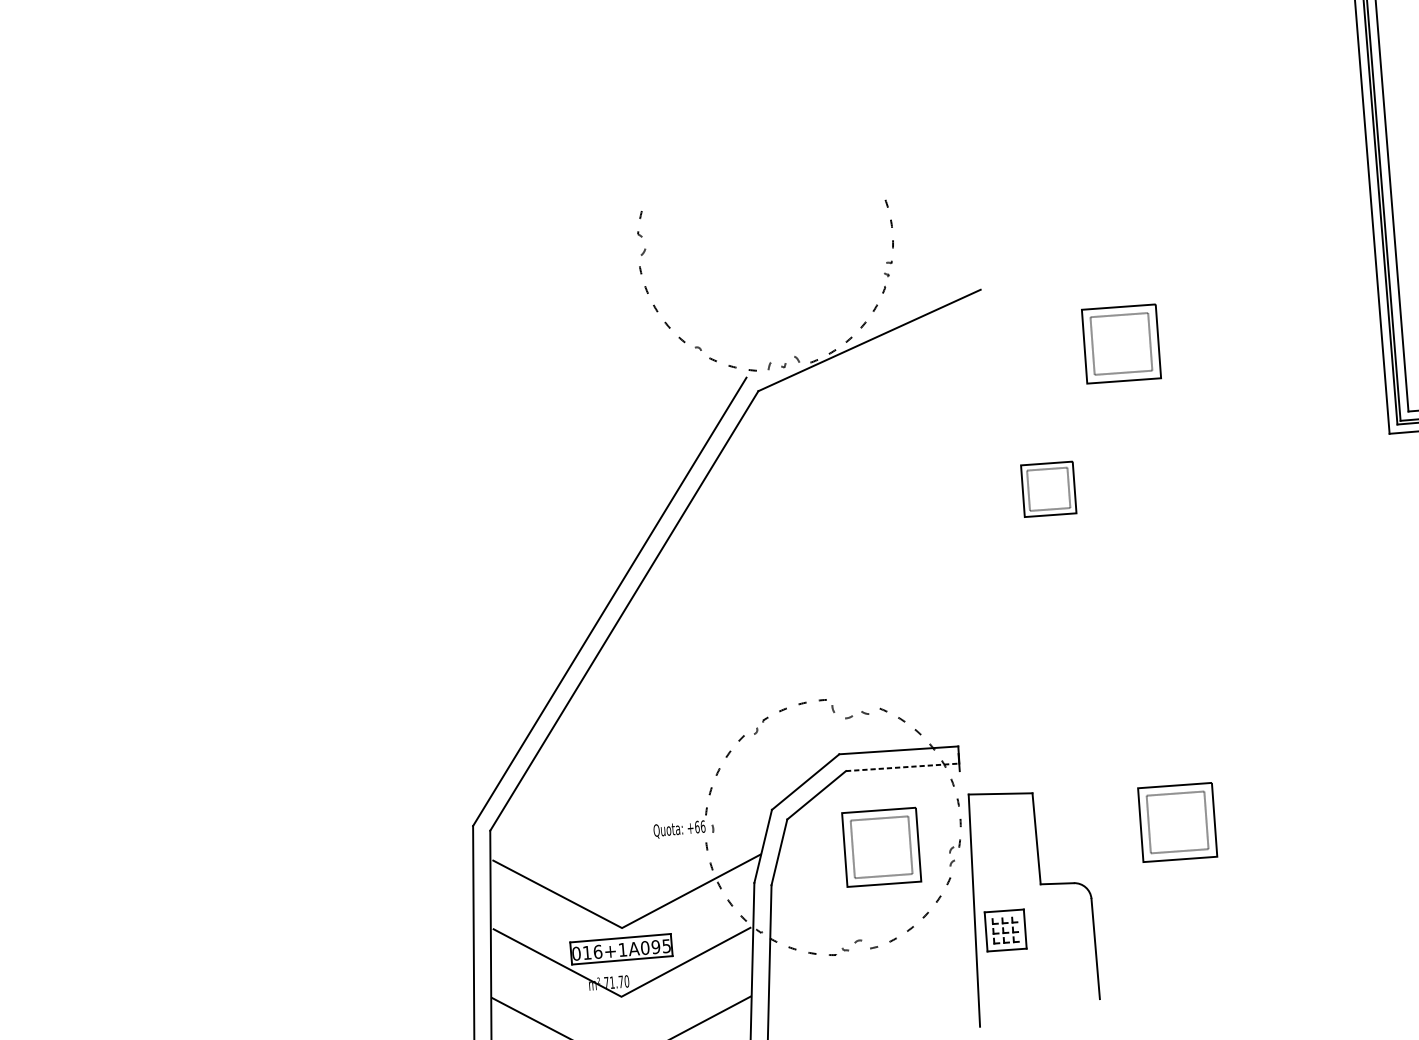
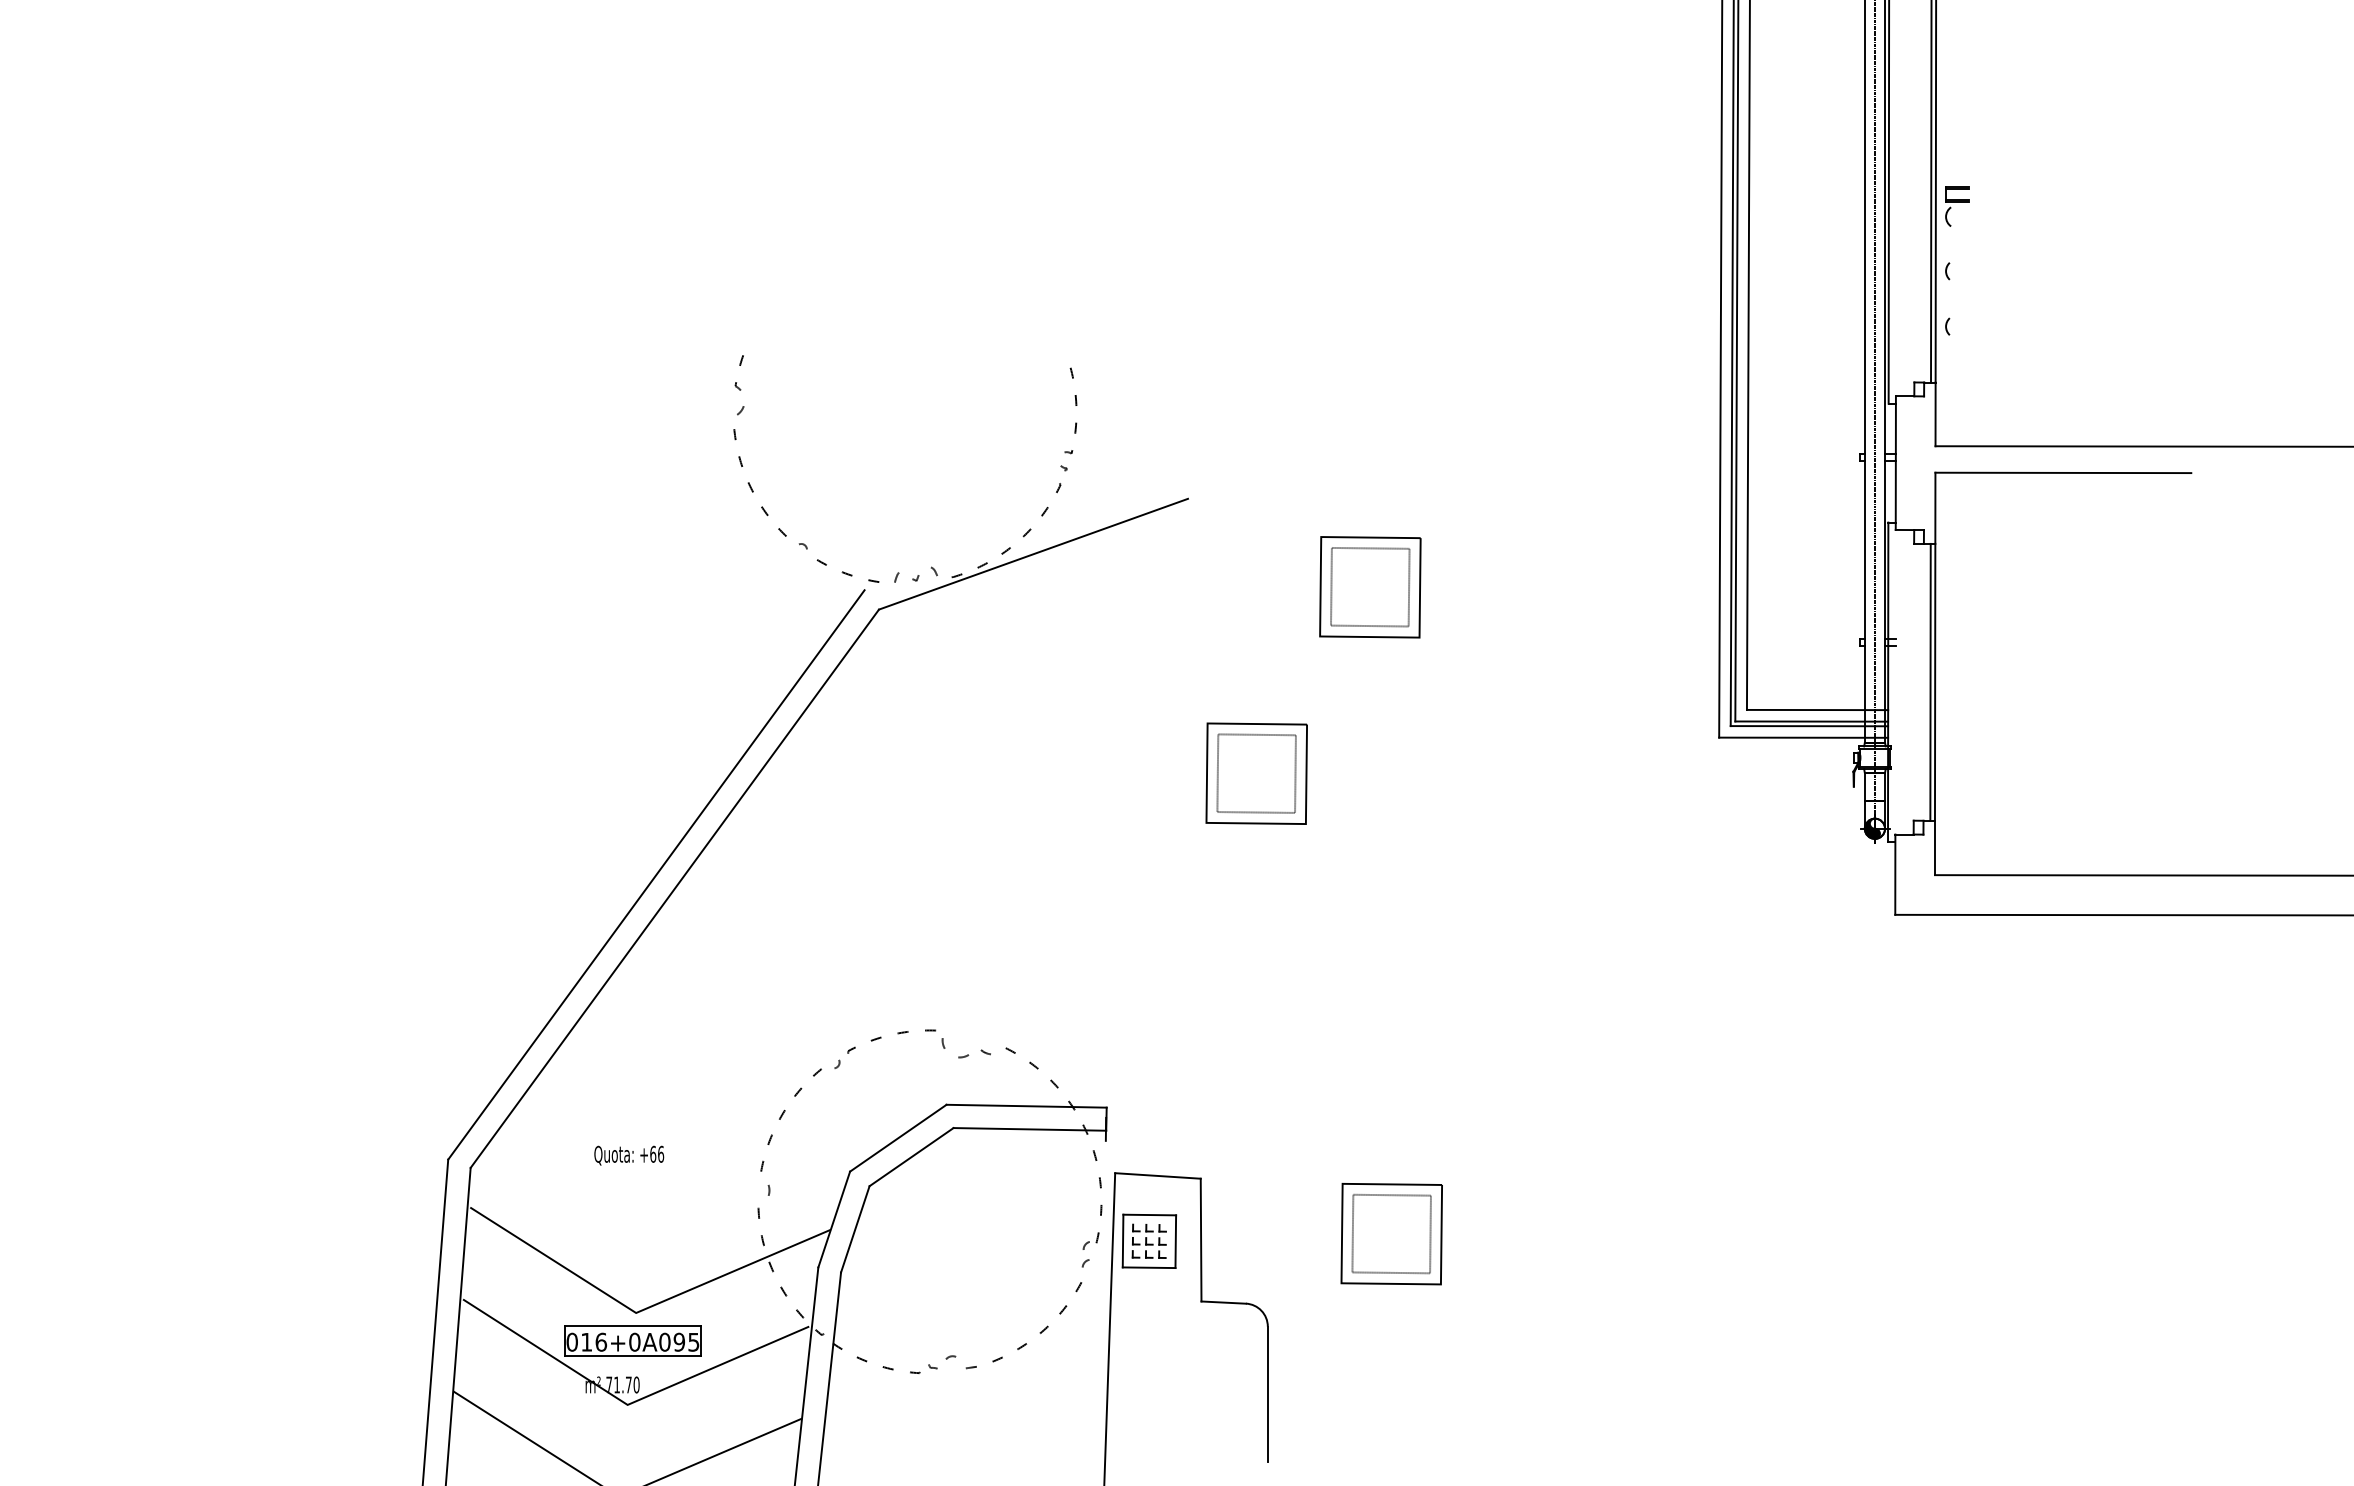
part: (1048, 489) -> (1256, 773), size x1.43
line: (903, 767) -> (1030, 1129), dashed -> solid
text: (679, 829) -> (629, 1155), moved
part: (881, 847) -> (992, 1234), removed
part: (1005, 929) -> (1149, 1240), moved
text: (622, 949) -> (634, 1341), 016+1A095 -> 016+0A095

